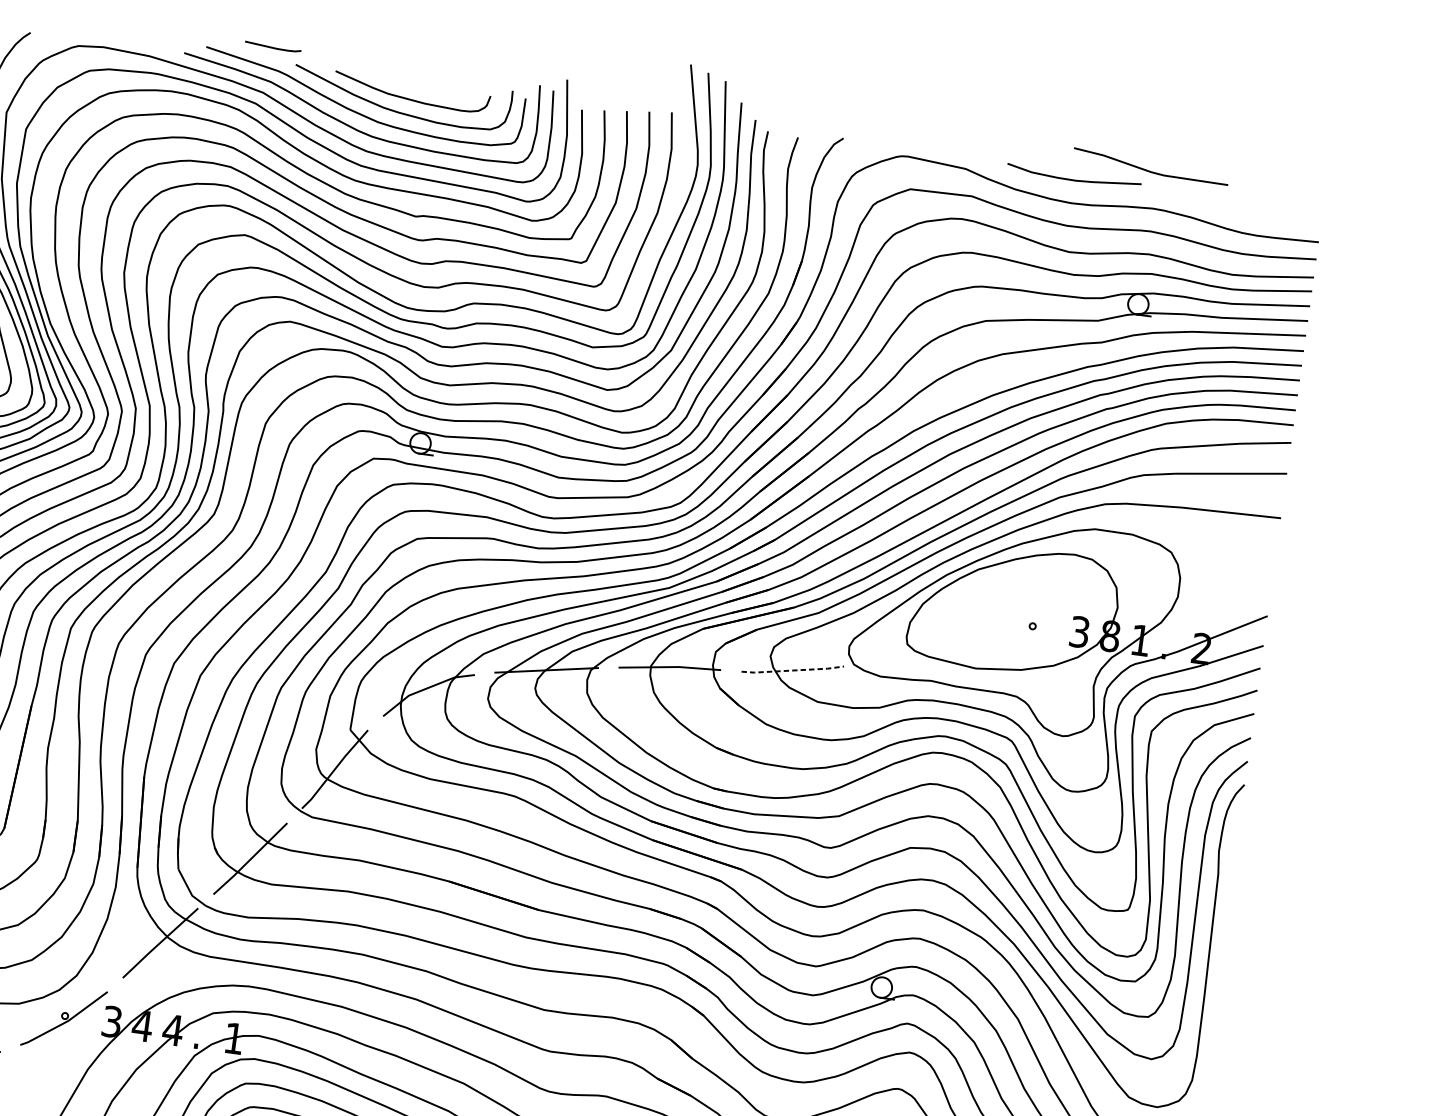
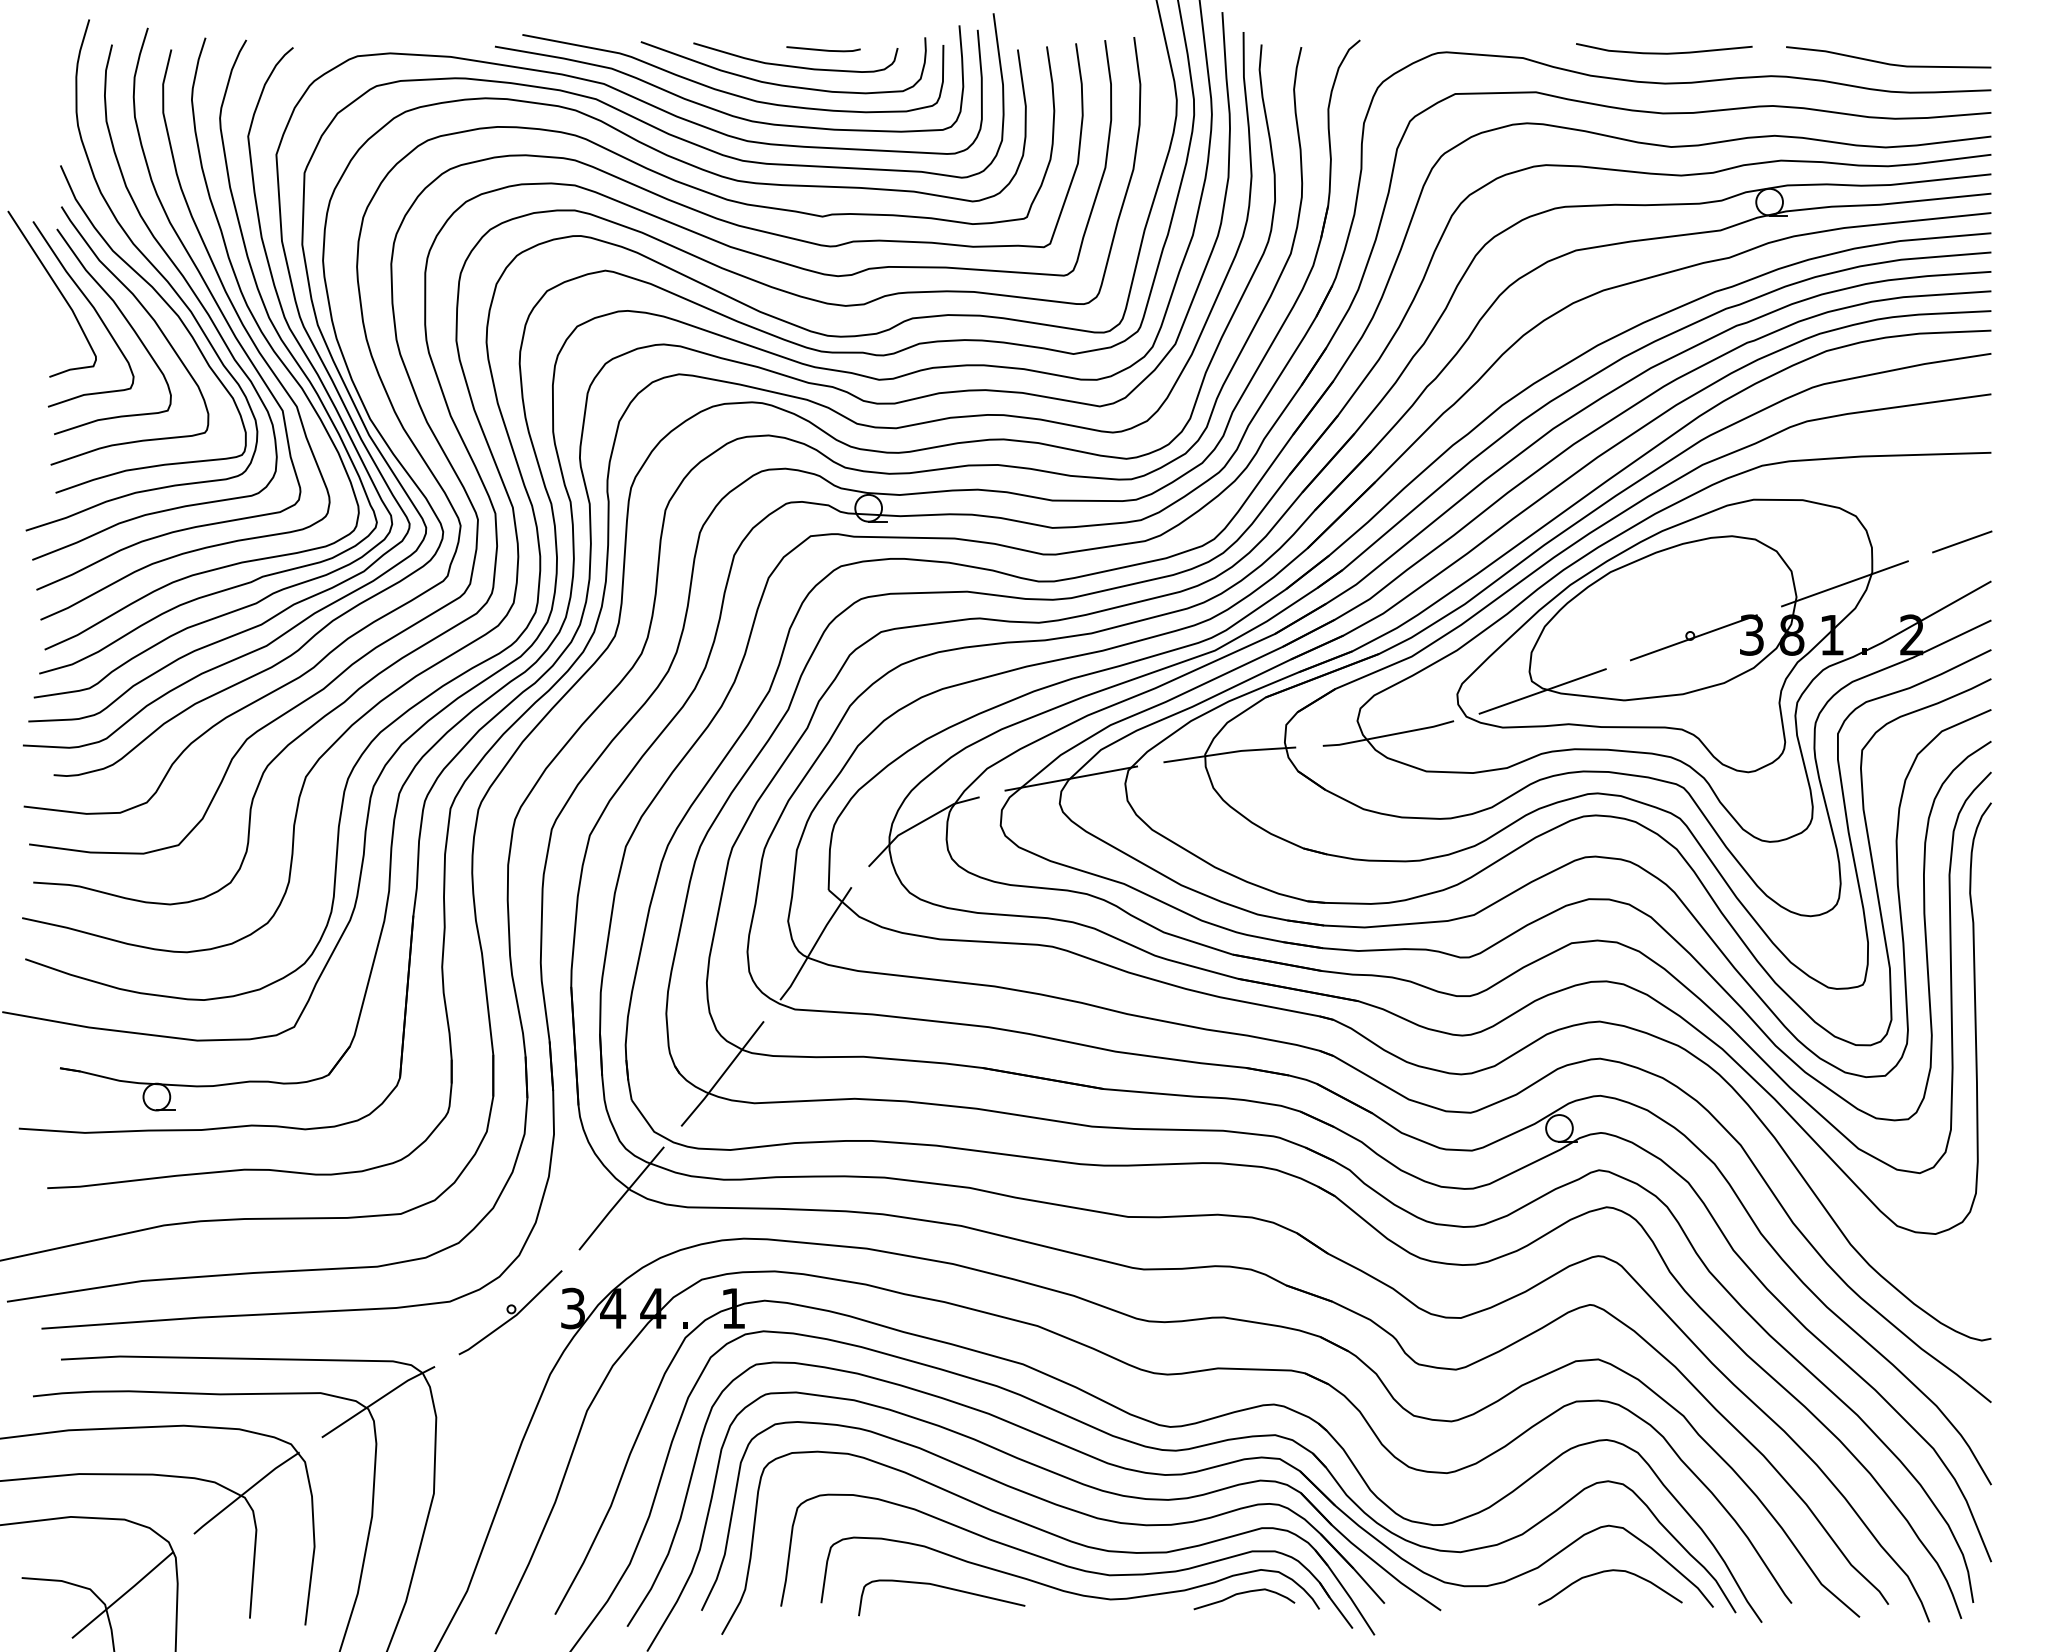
line: (273, 47) -> (823, 49), moved
line: (1148, 170) -> (1886, 62), moved
line: (1249, 582) -> (1962, 541), added
line: (1155, 602) -> (1844, 583), added
line: (1035, 627) -> (1693, 637), added
line: (914, 653) -> (1542, 691), added
line: (793, 670) -> (1389, 735), dashed -> solid

